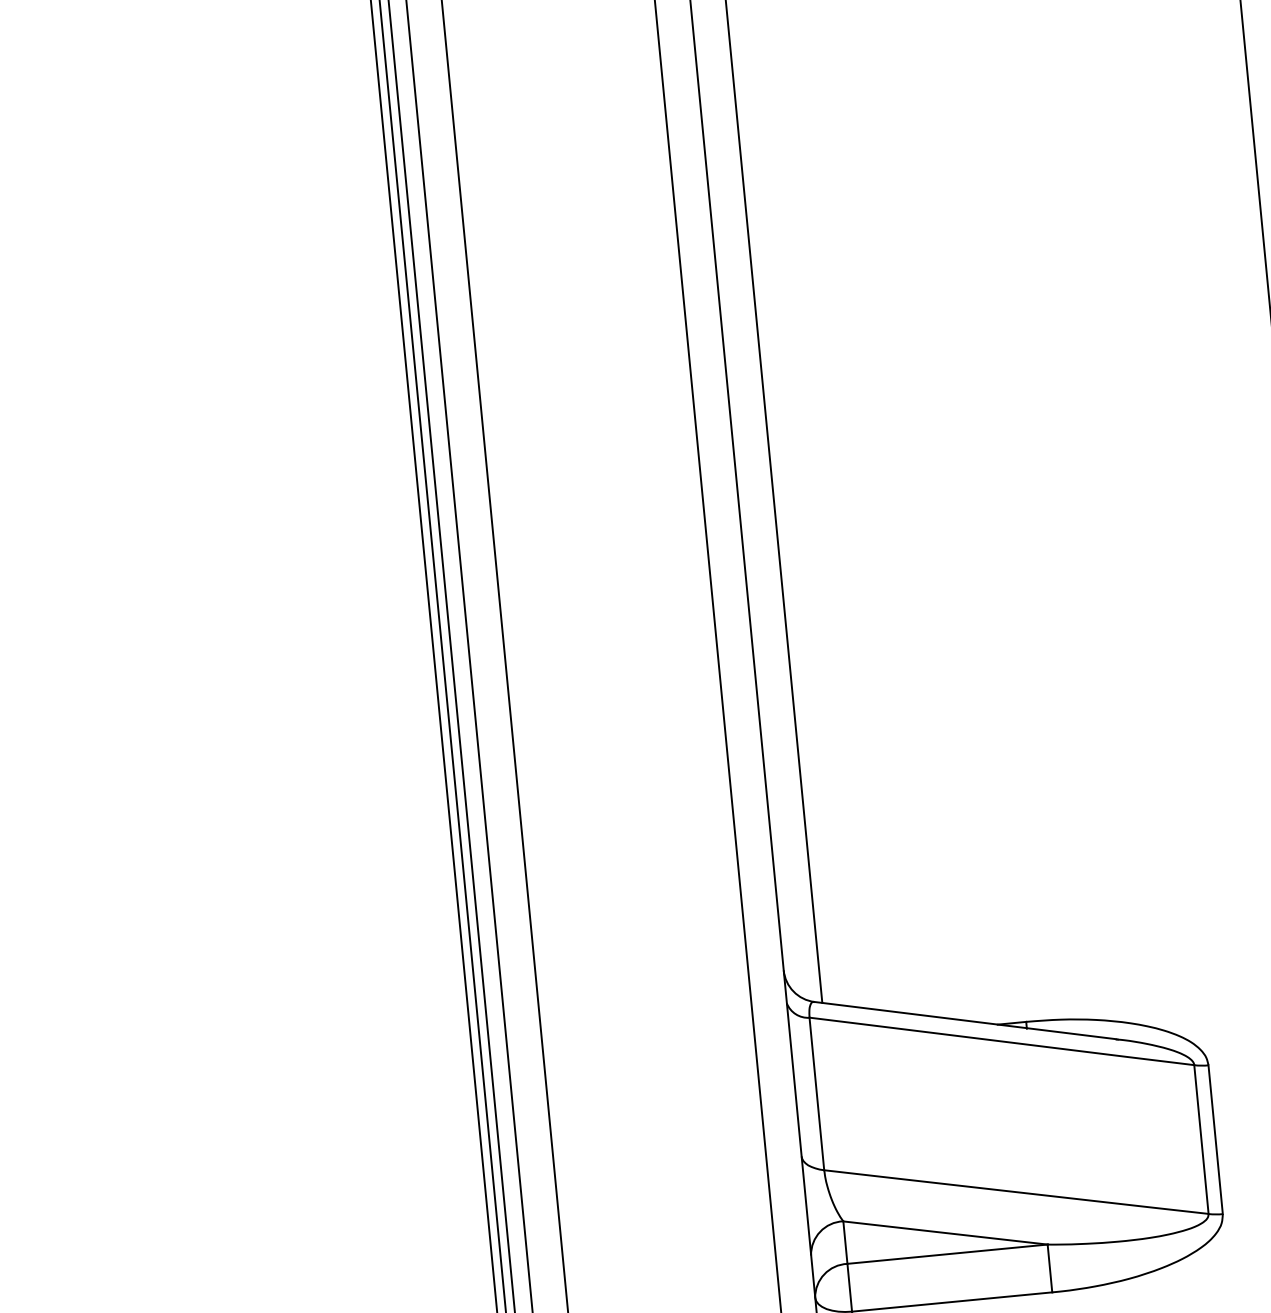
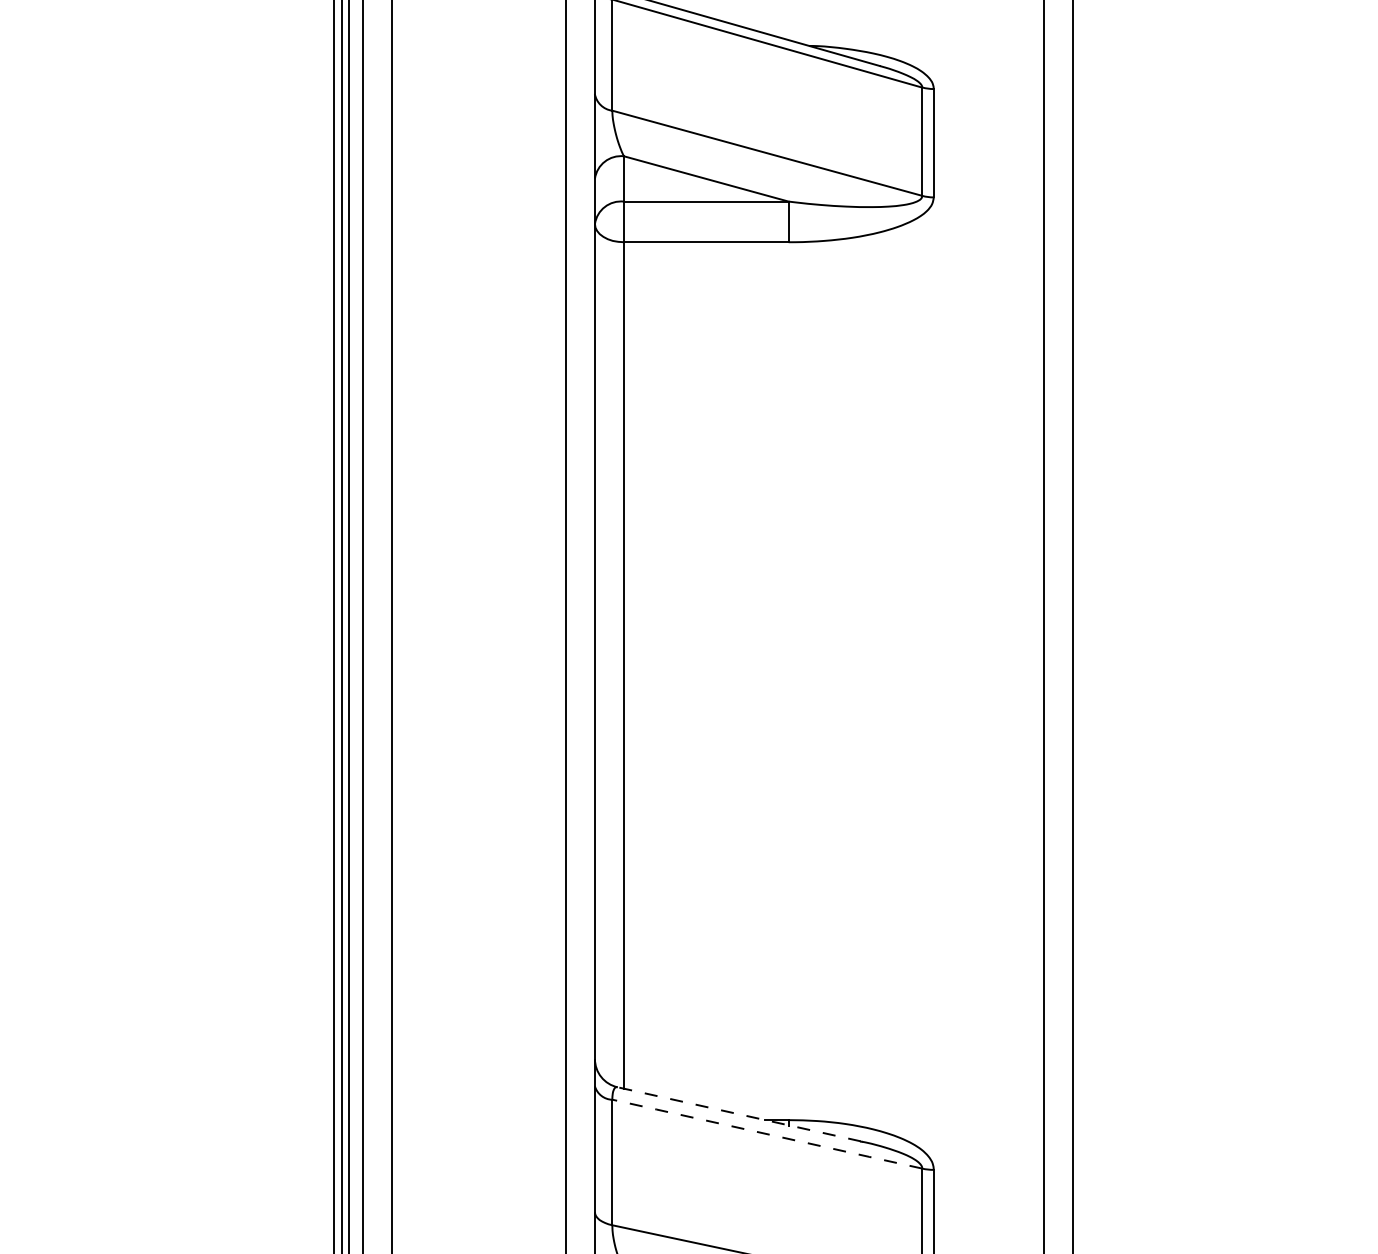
line: (965, 1020) -> (739, 1114), solid -> dashed
line: (1000, 1041) -> (766, 1134), solid -> dashed

